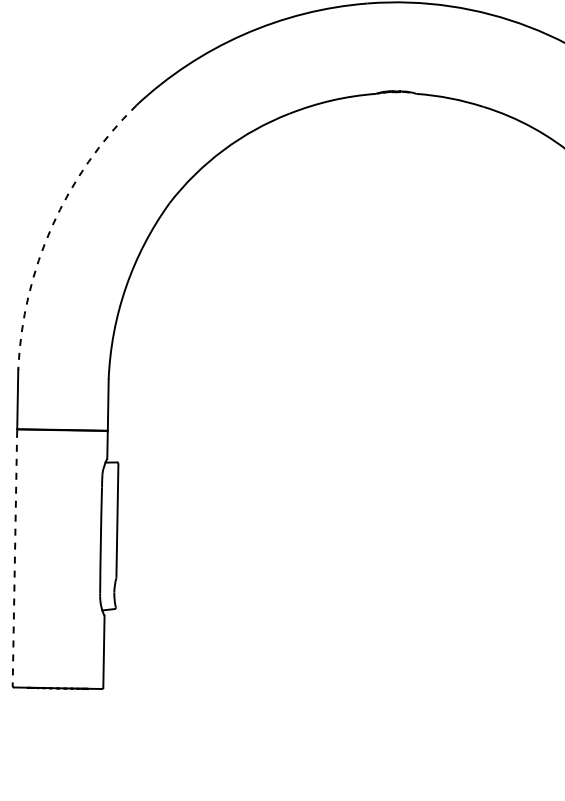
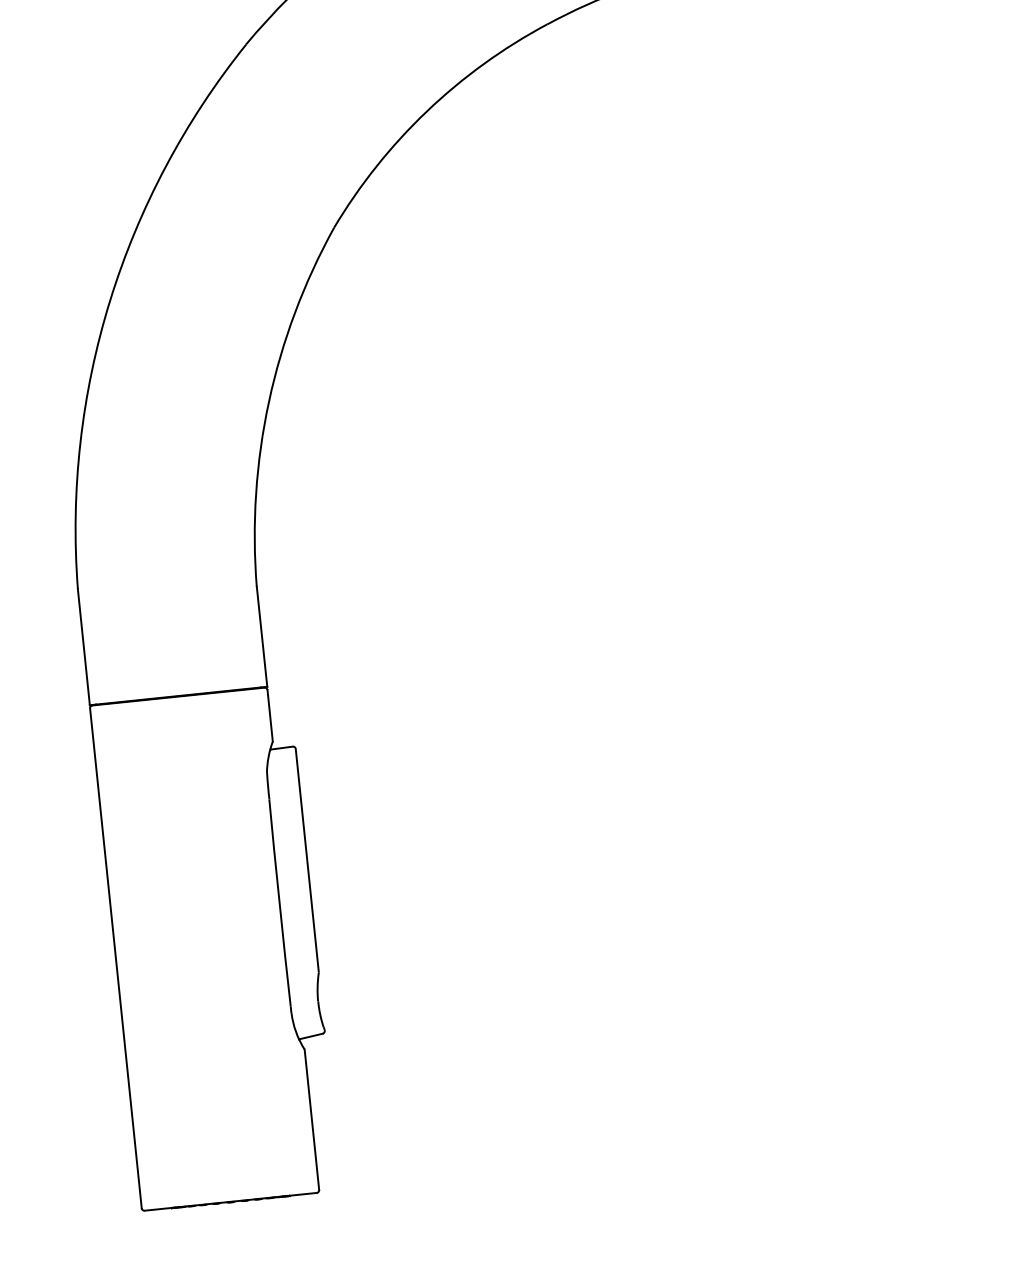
arc: (52, 226) -> (110, 300), dashed -> solid
line: (14, 558) -> (115, 958), dashed -> solid

